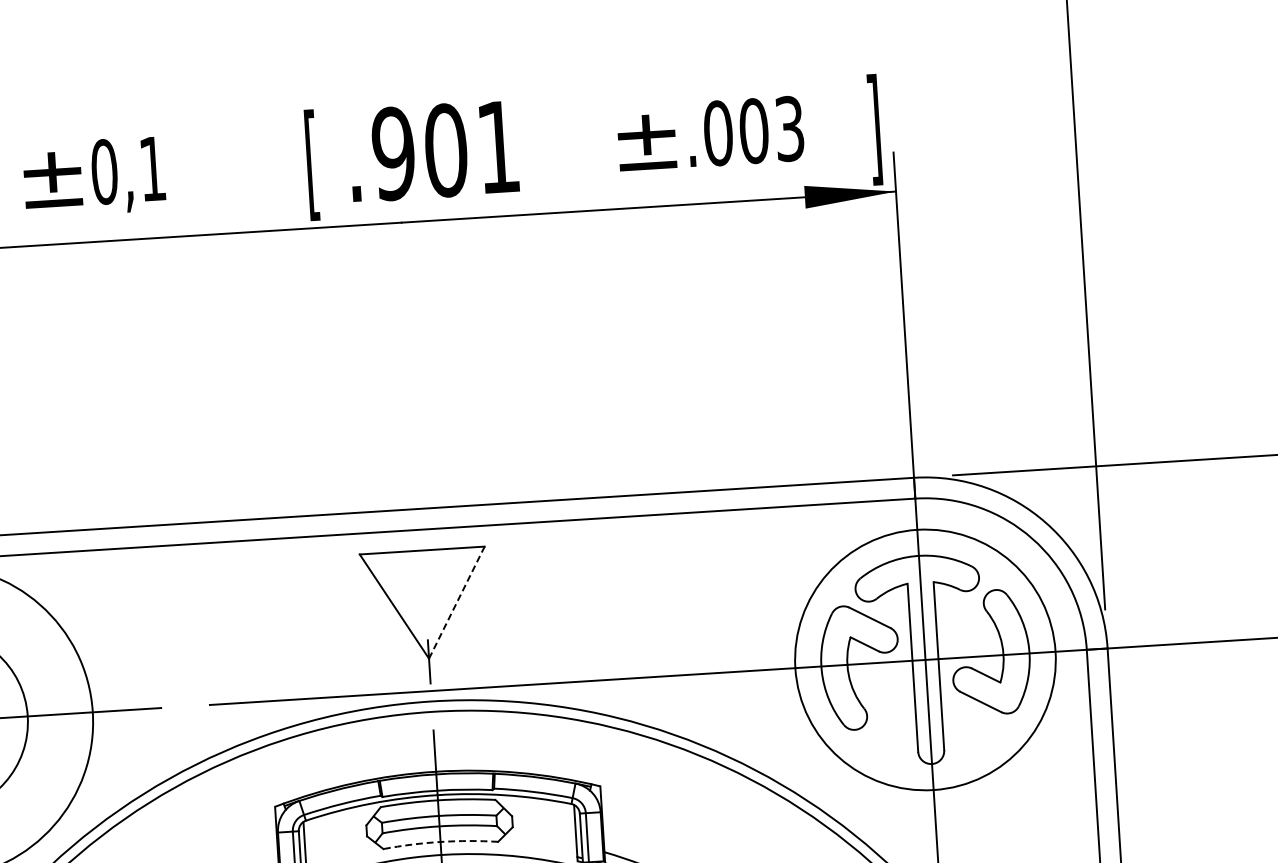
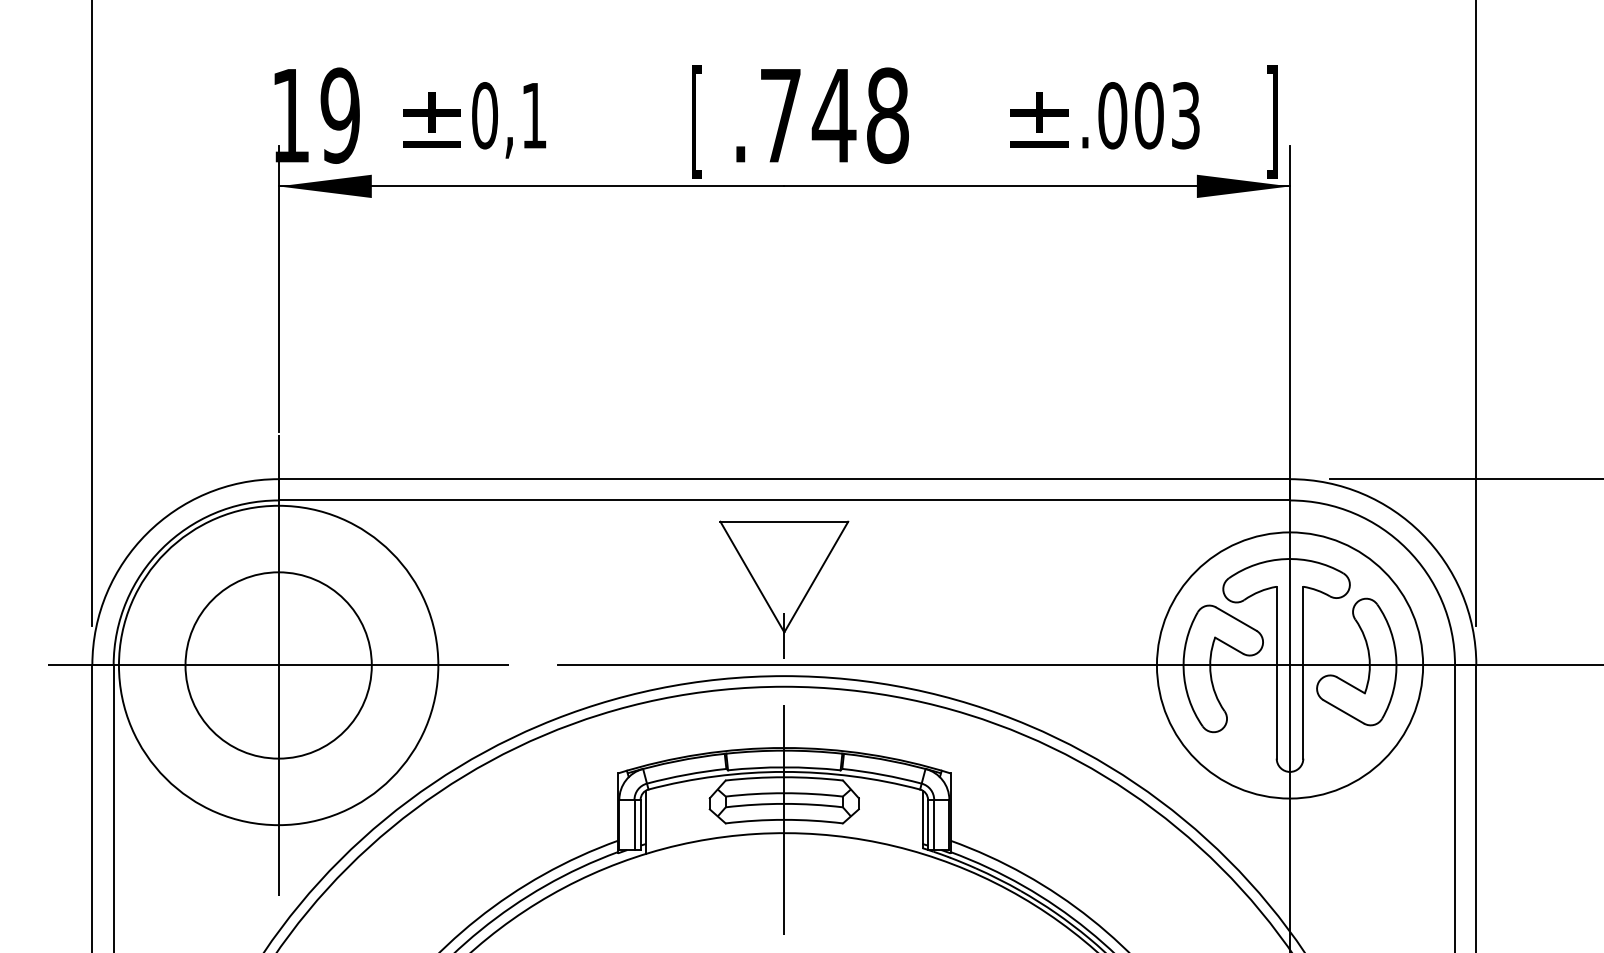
text: (445, 150) -> (833, 115), .901 -> .748
line: (457, 603) -> (816, 577), dashed -> solid
arc: (440, 841) -> (784, 819), dashed -> solid

